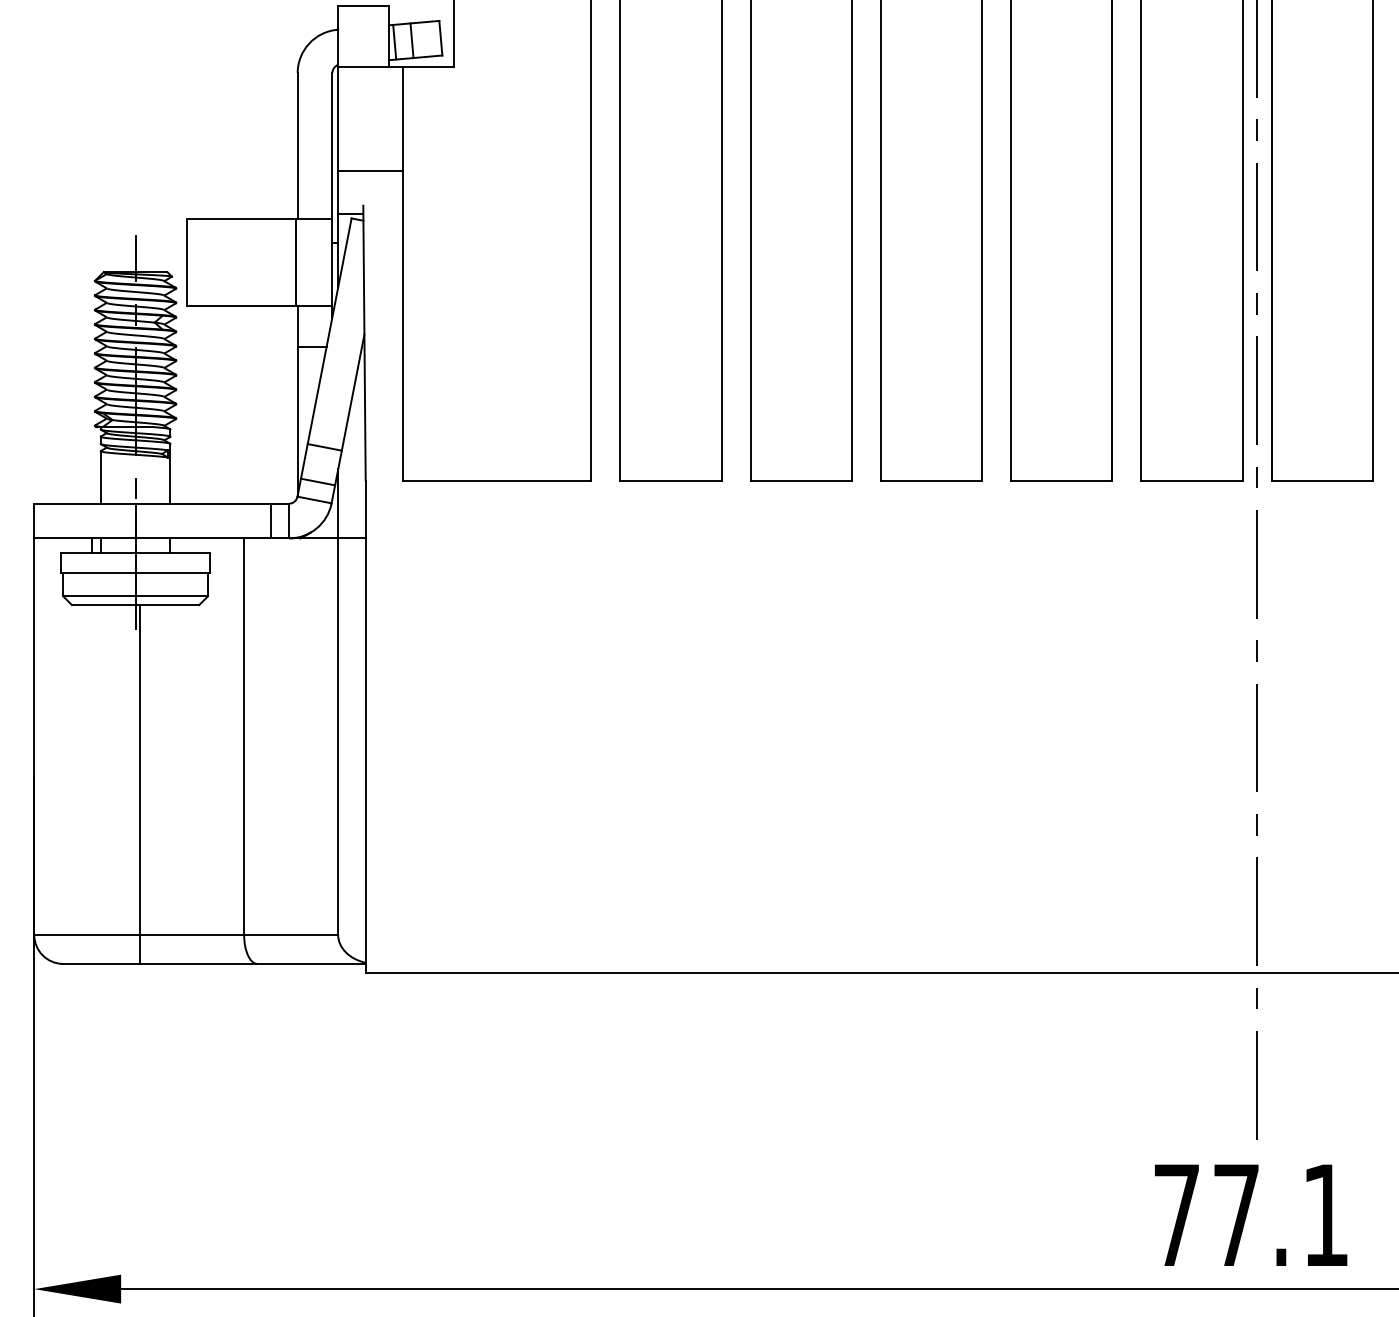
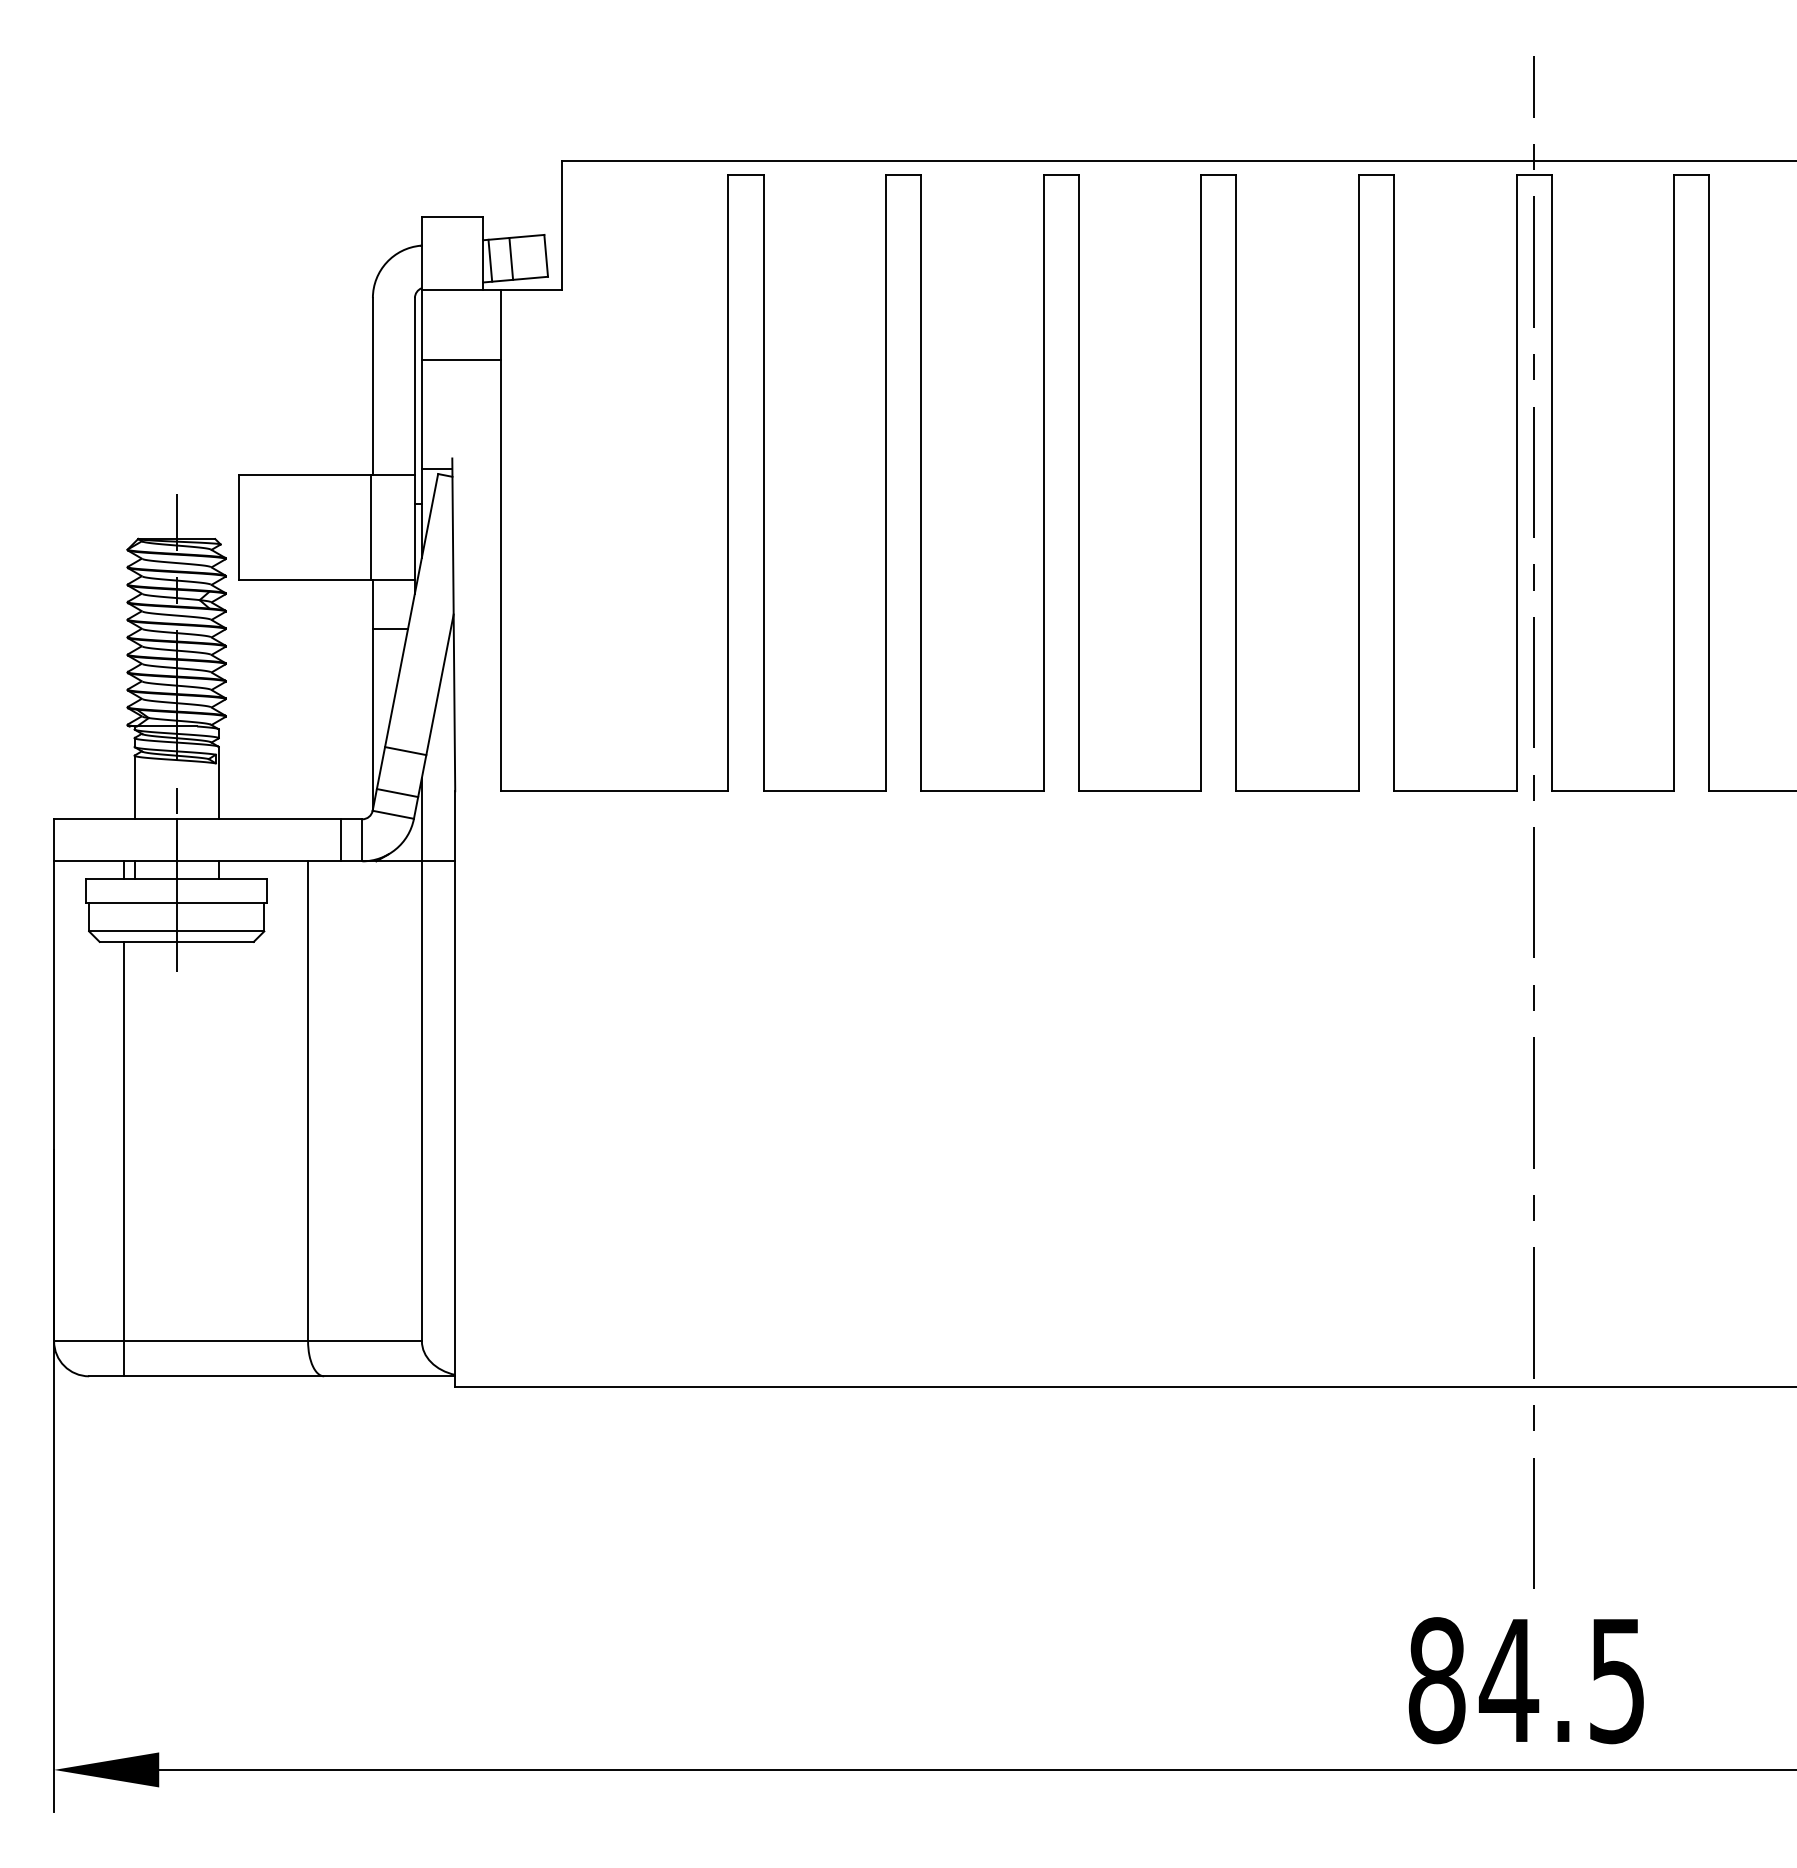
line: (370, 170) -> (460, 360), moved
line: (140, 783) -> (124, 1158), moved
text: (1249, 1215) -> (1525, 1680), 77.1 -> 84.5

